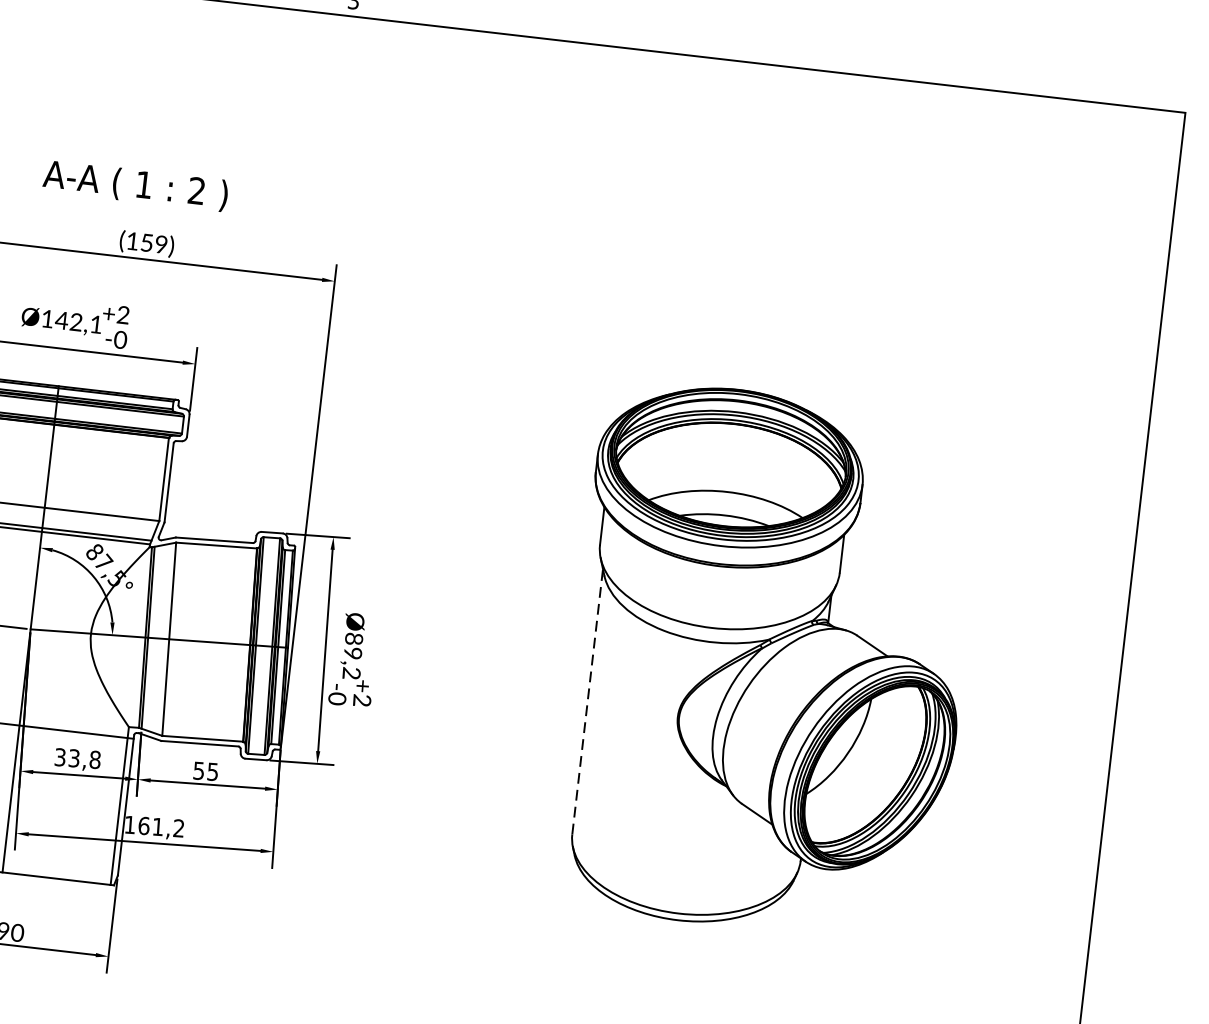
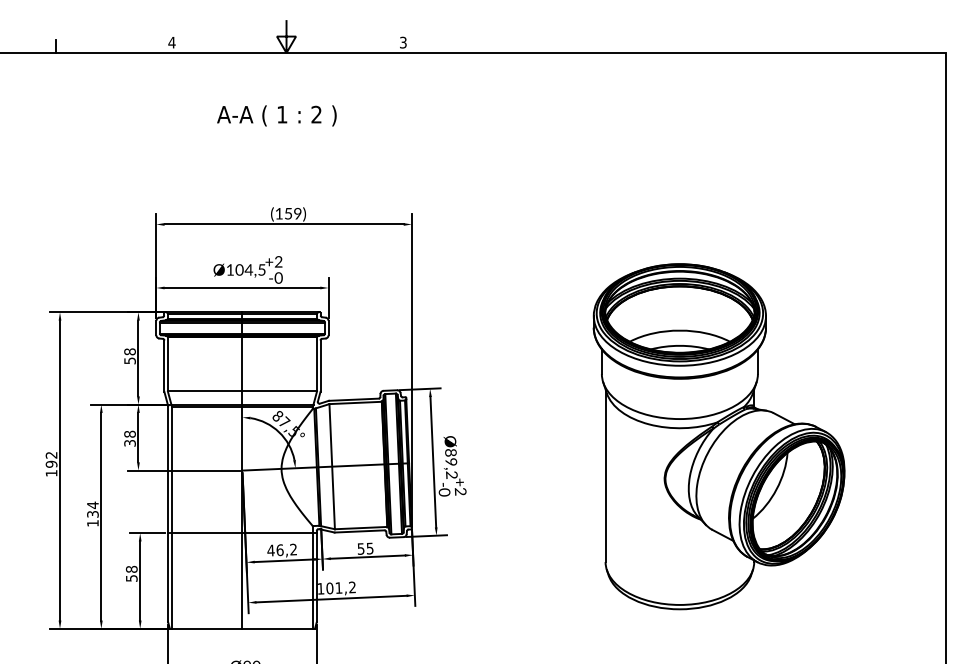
text: (135, 185) -> (276, 115), moved
text: (78, 321) -> (250, 269), Ø142,1 -> Ø104,5
line: (587, 701) -> (605, 475), dashed -> solid
text: (78, 757) -> (282, 549), 33,8 -> 46,2
text: (143, 824) -> (329, 587), 161,2 -> 101,2

